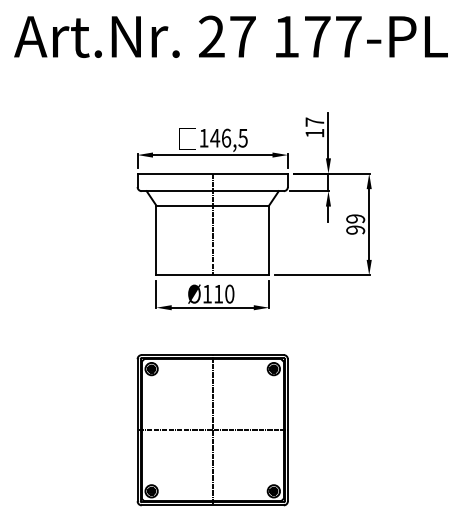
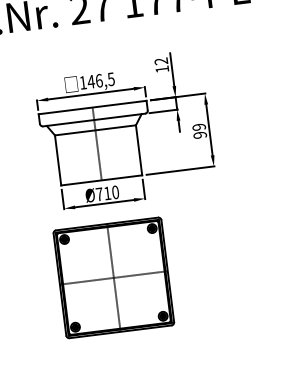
text: (314, 121) -> (160, 60), 17 -> 12
text: (207, 294) -> (99, 194), Ø110 -> Ø710
part: (212, 430) -> (113, 278), moved

